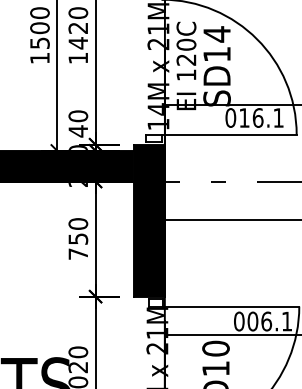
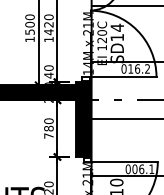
text: (278, 117) -> (147, 68), 016.1 -> 016.2
text: (77, 238) -> (48, 128), 750 -> 780

